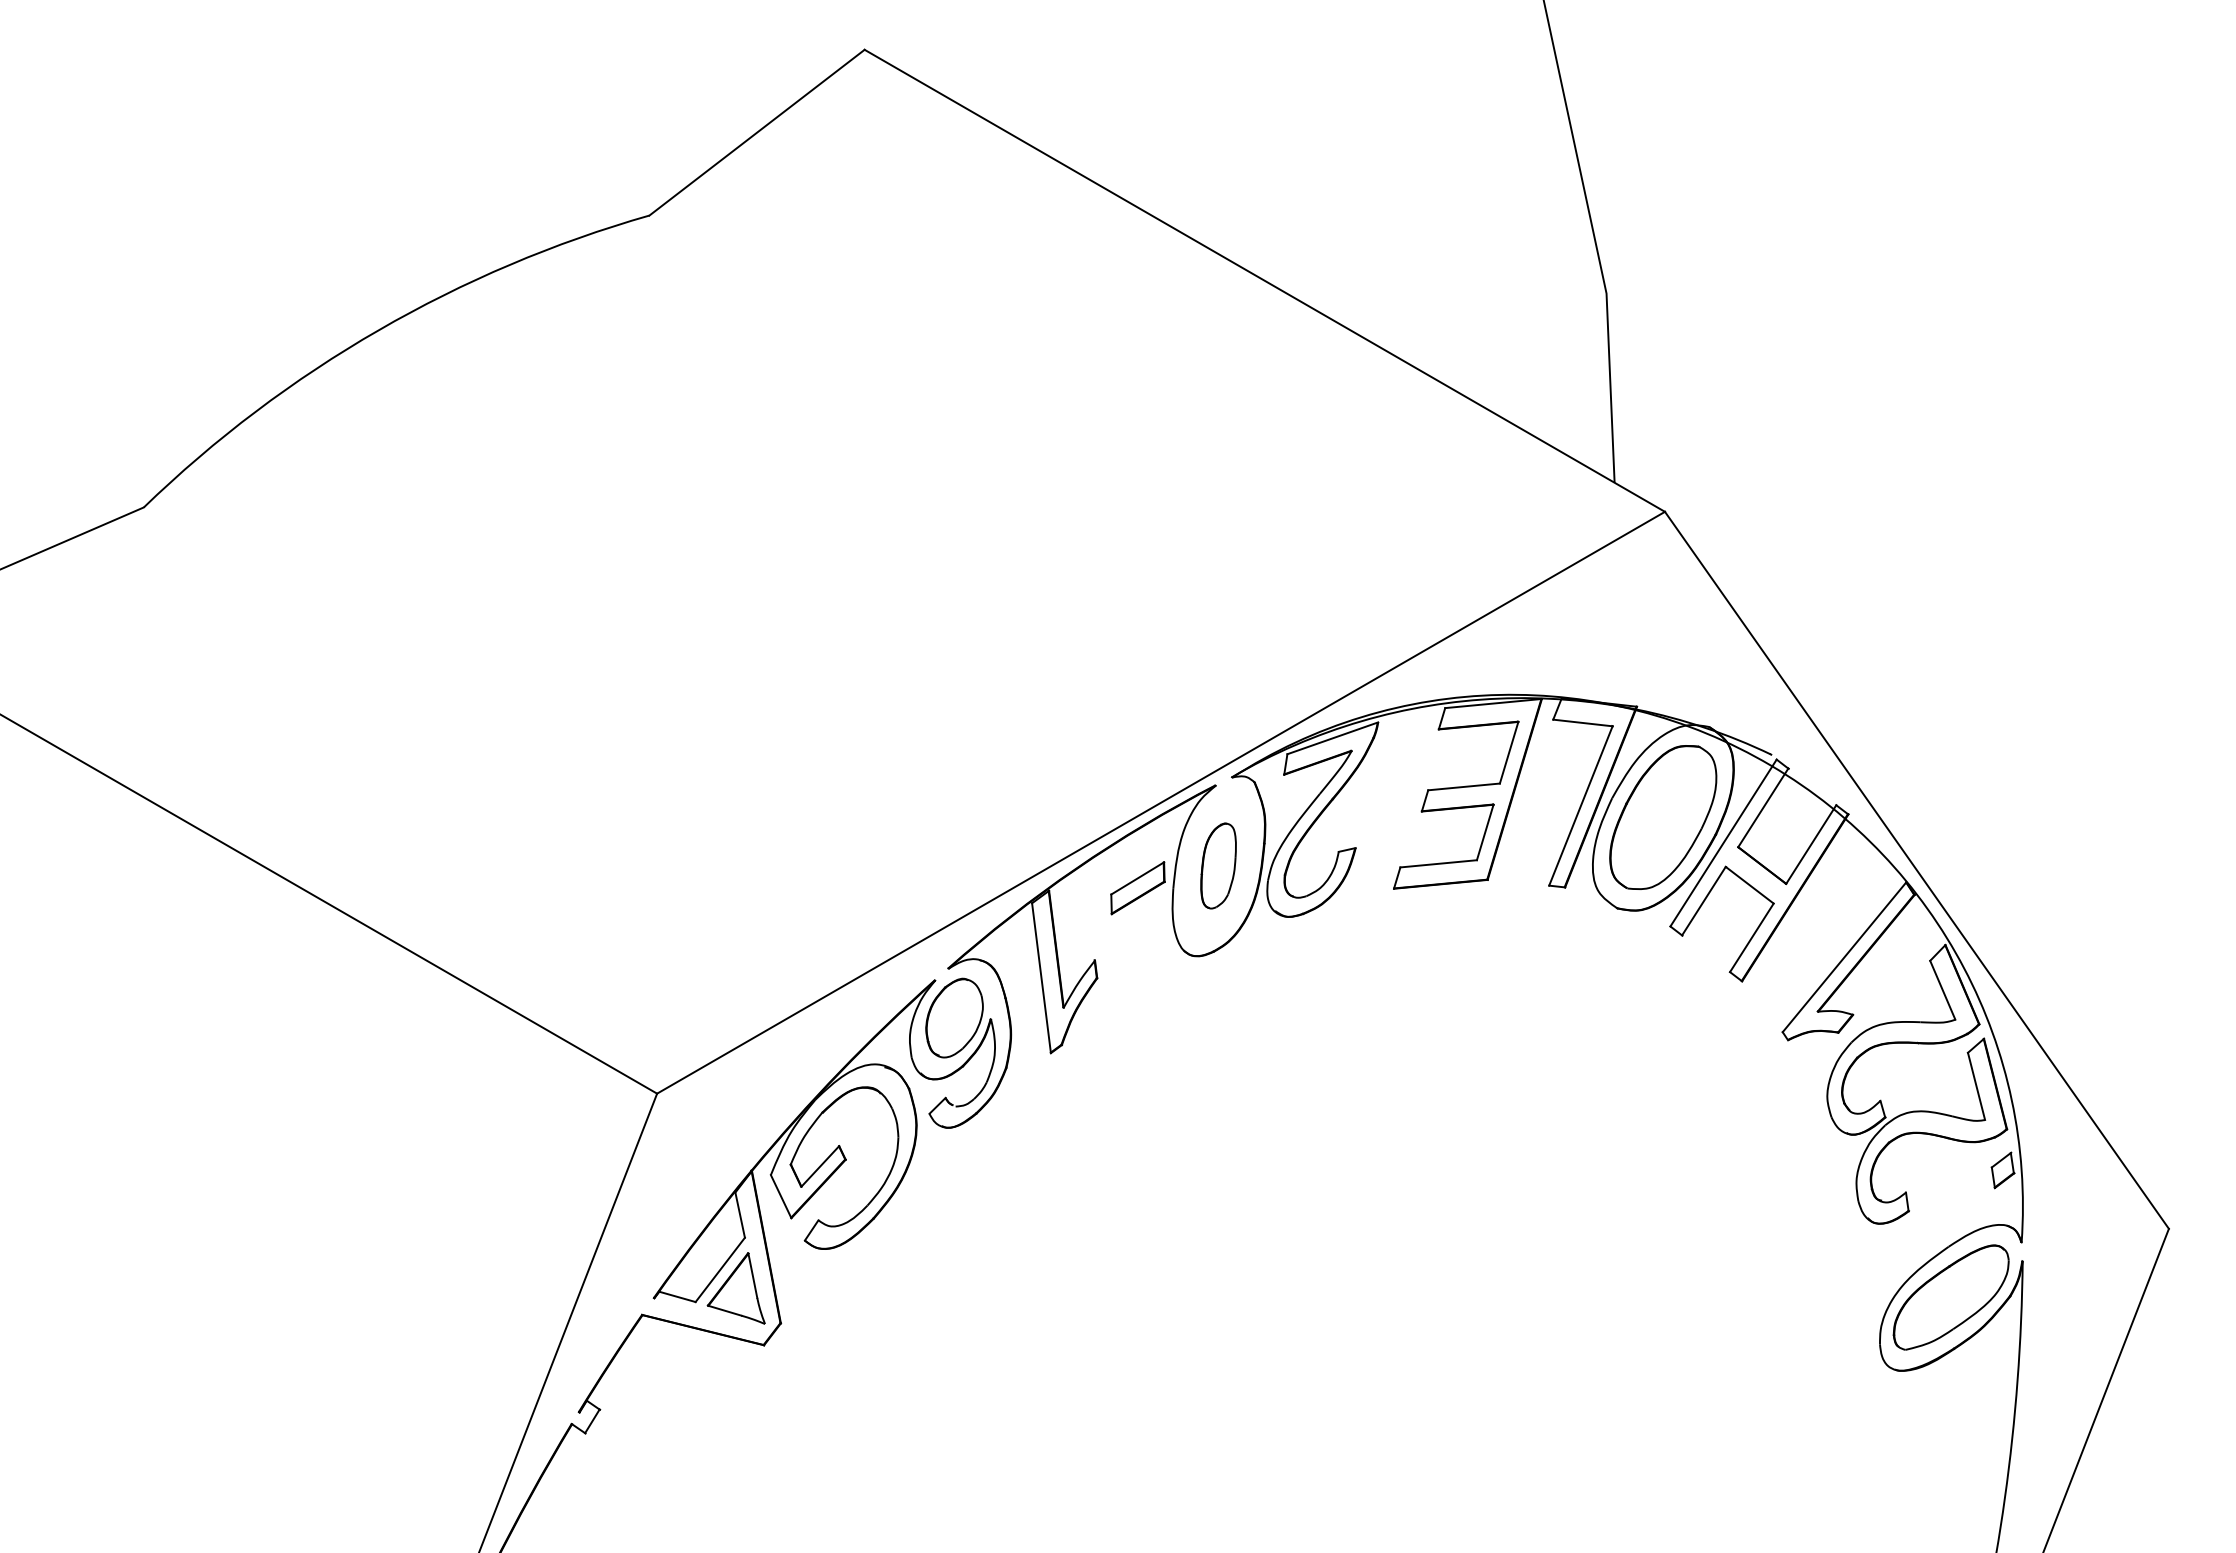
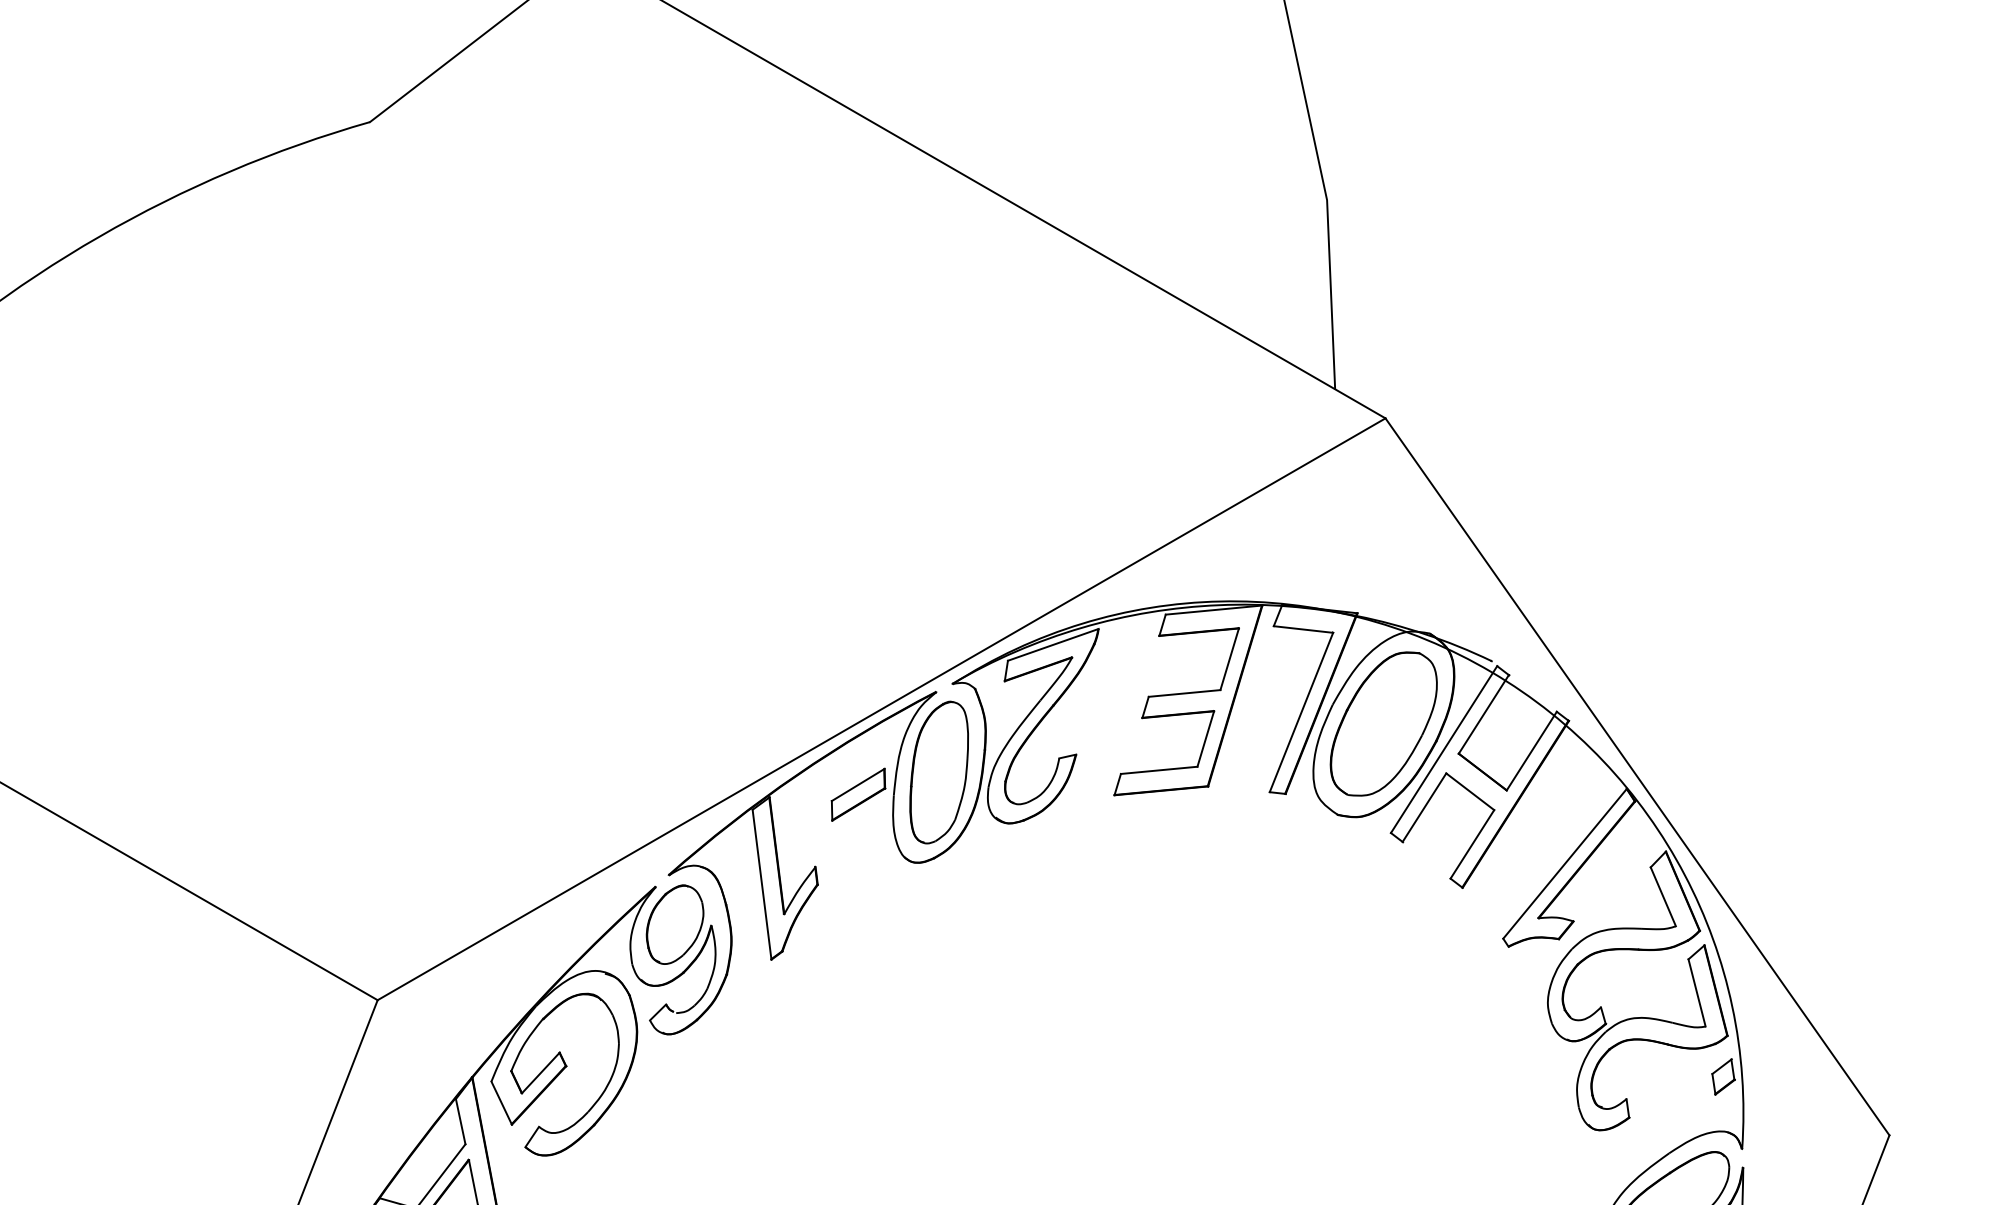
part: (1218, 865) -> (939, 772), size x1.67

